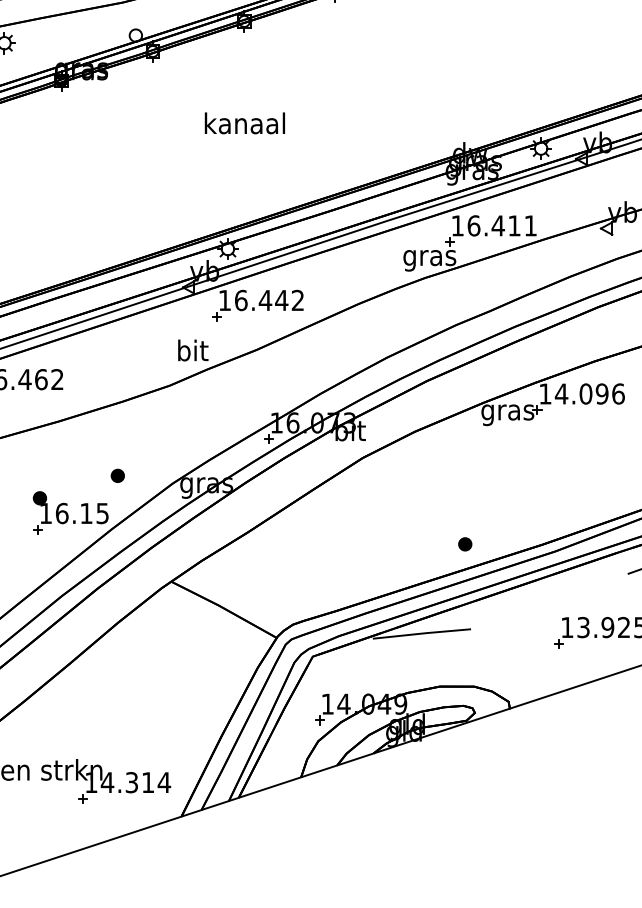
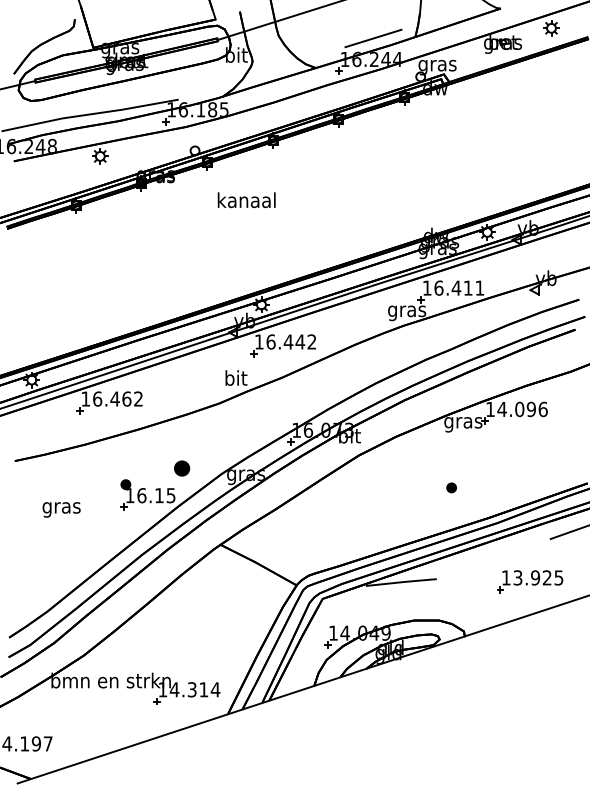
text: (244, 123) -> (246, 200), moved
part: (117, 475) -> (181, 468), size x1.6
part: (465, 543) -> (451, 487), moved

